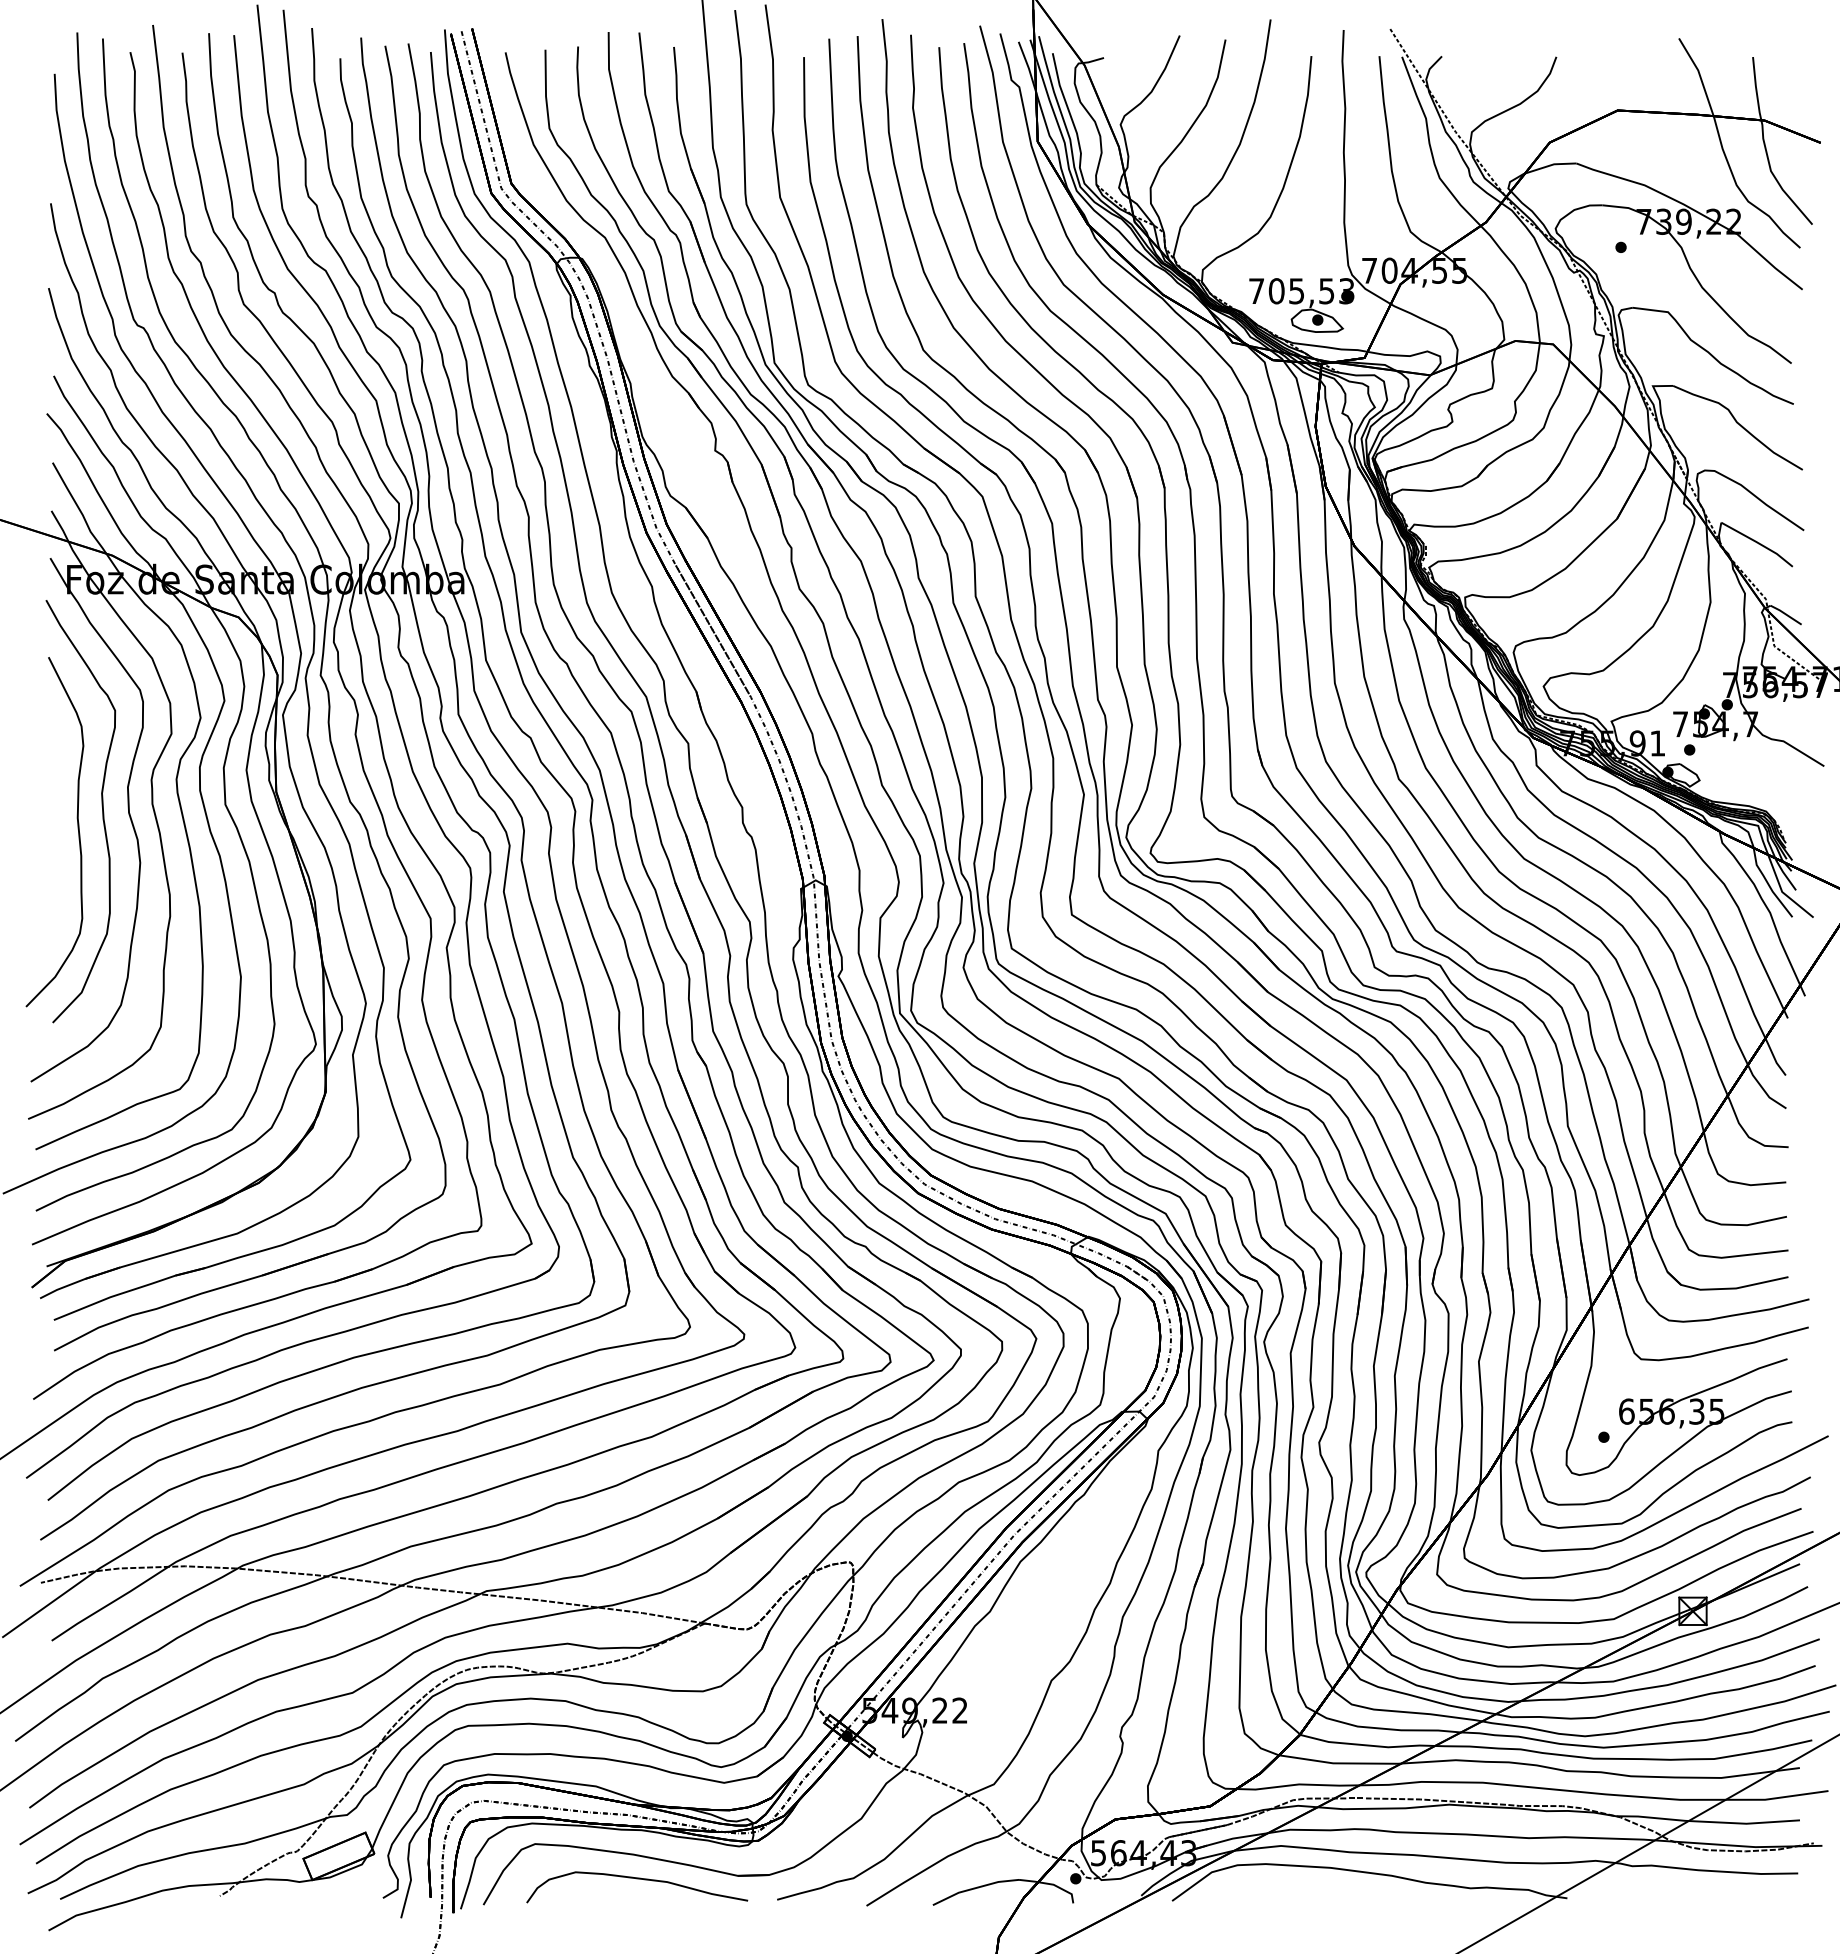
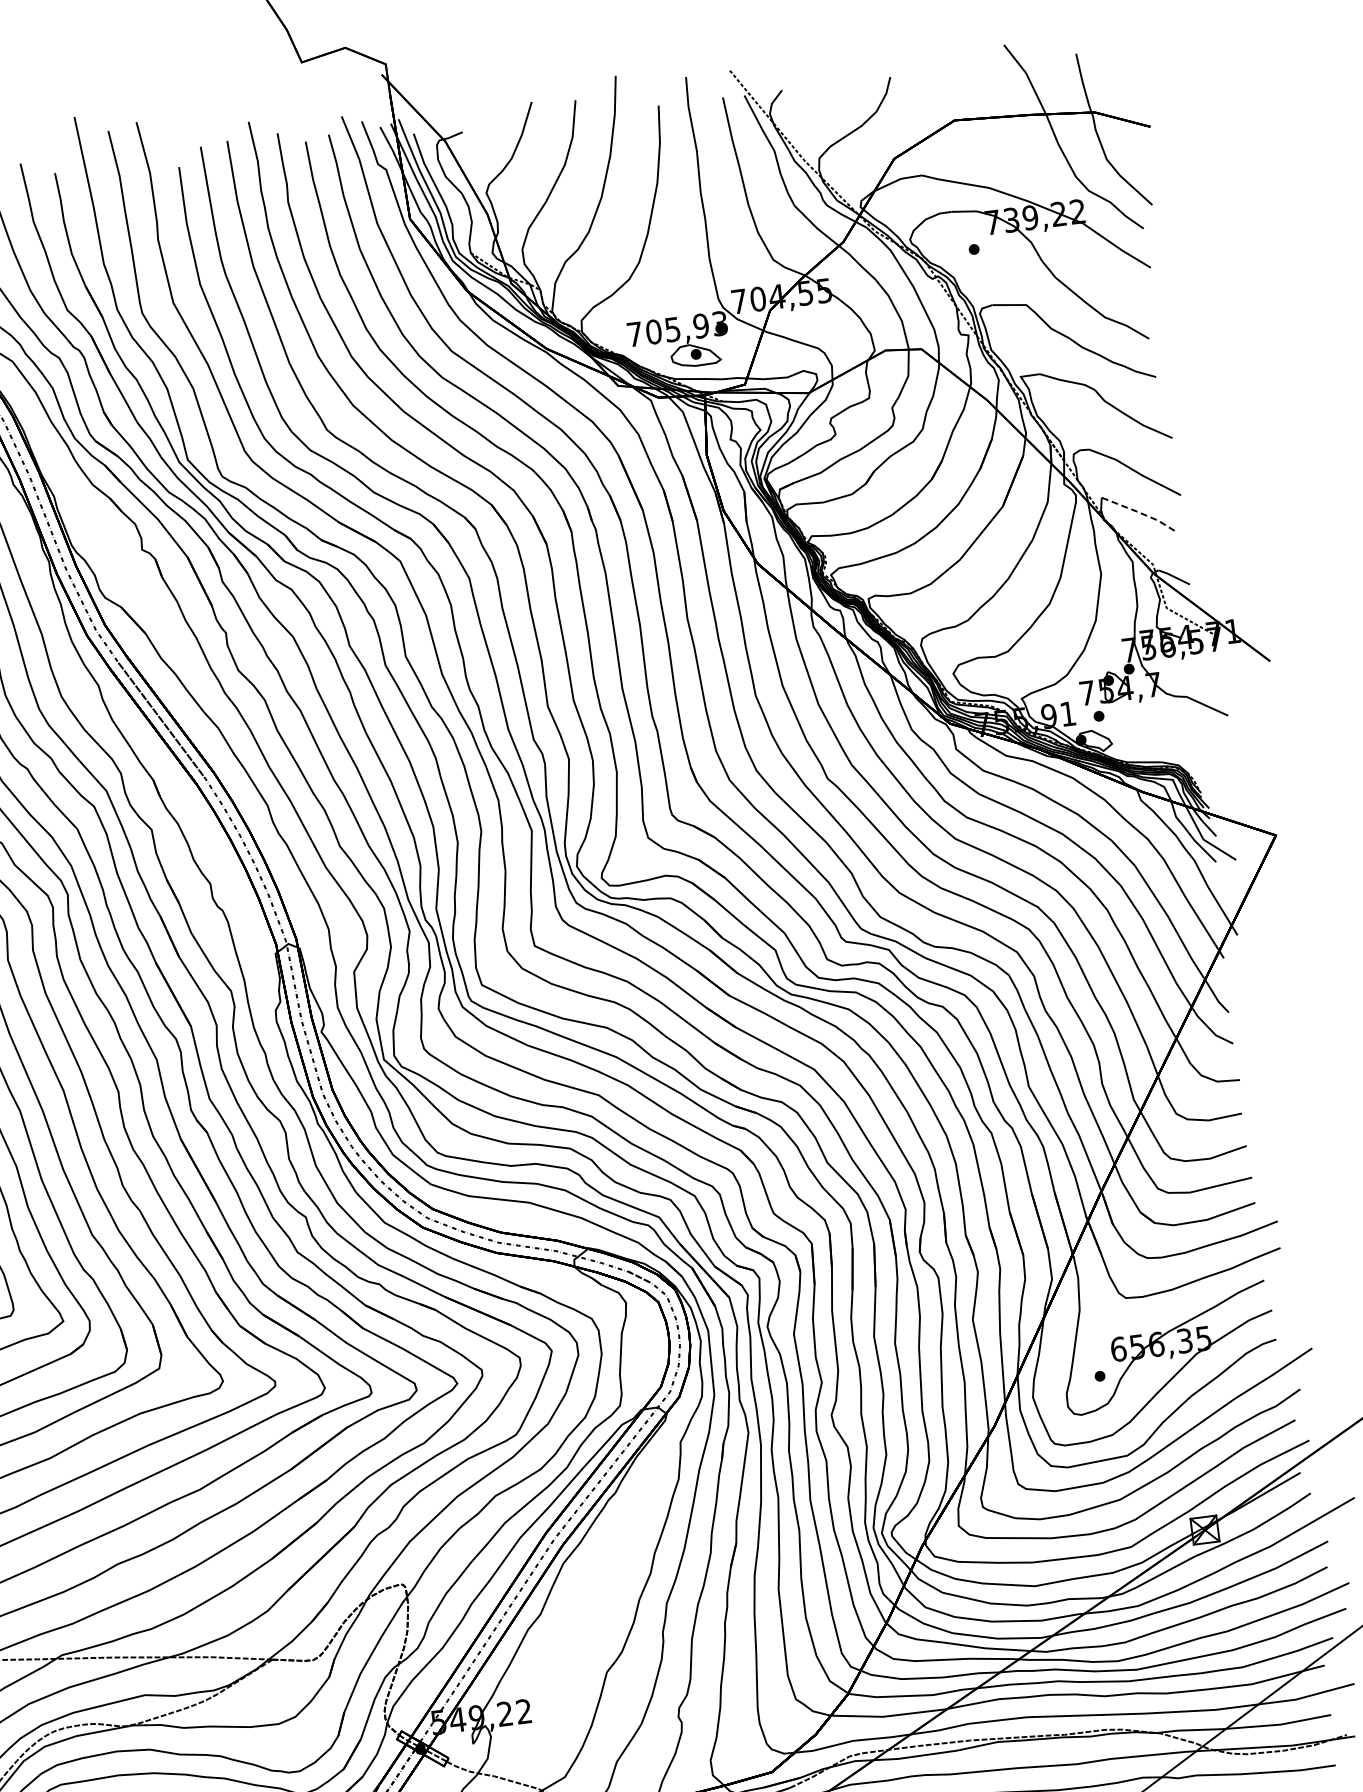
text: (1326, 291) -> (700, 326), 705,53 -> 705,93
line: (1757, 542) -> (1138, 512), solid -> dashed

